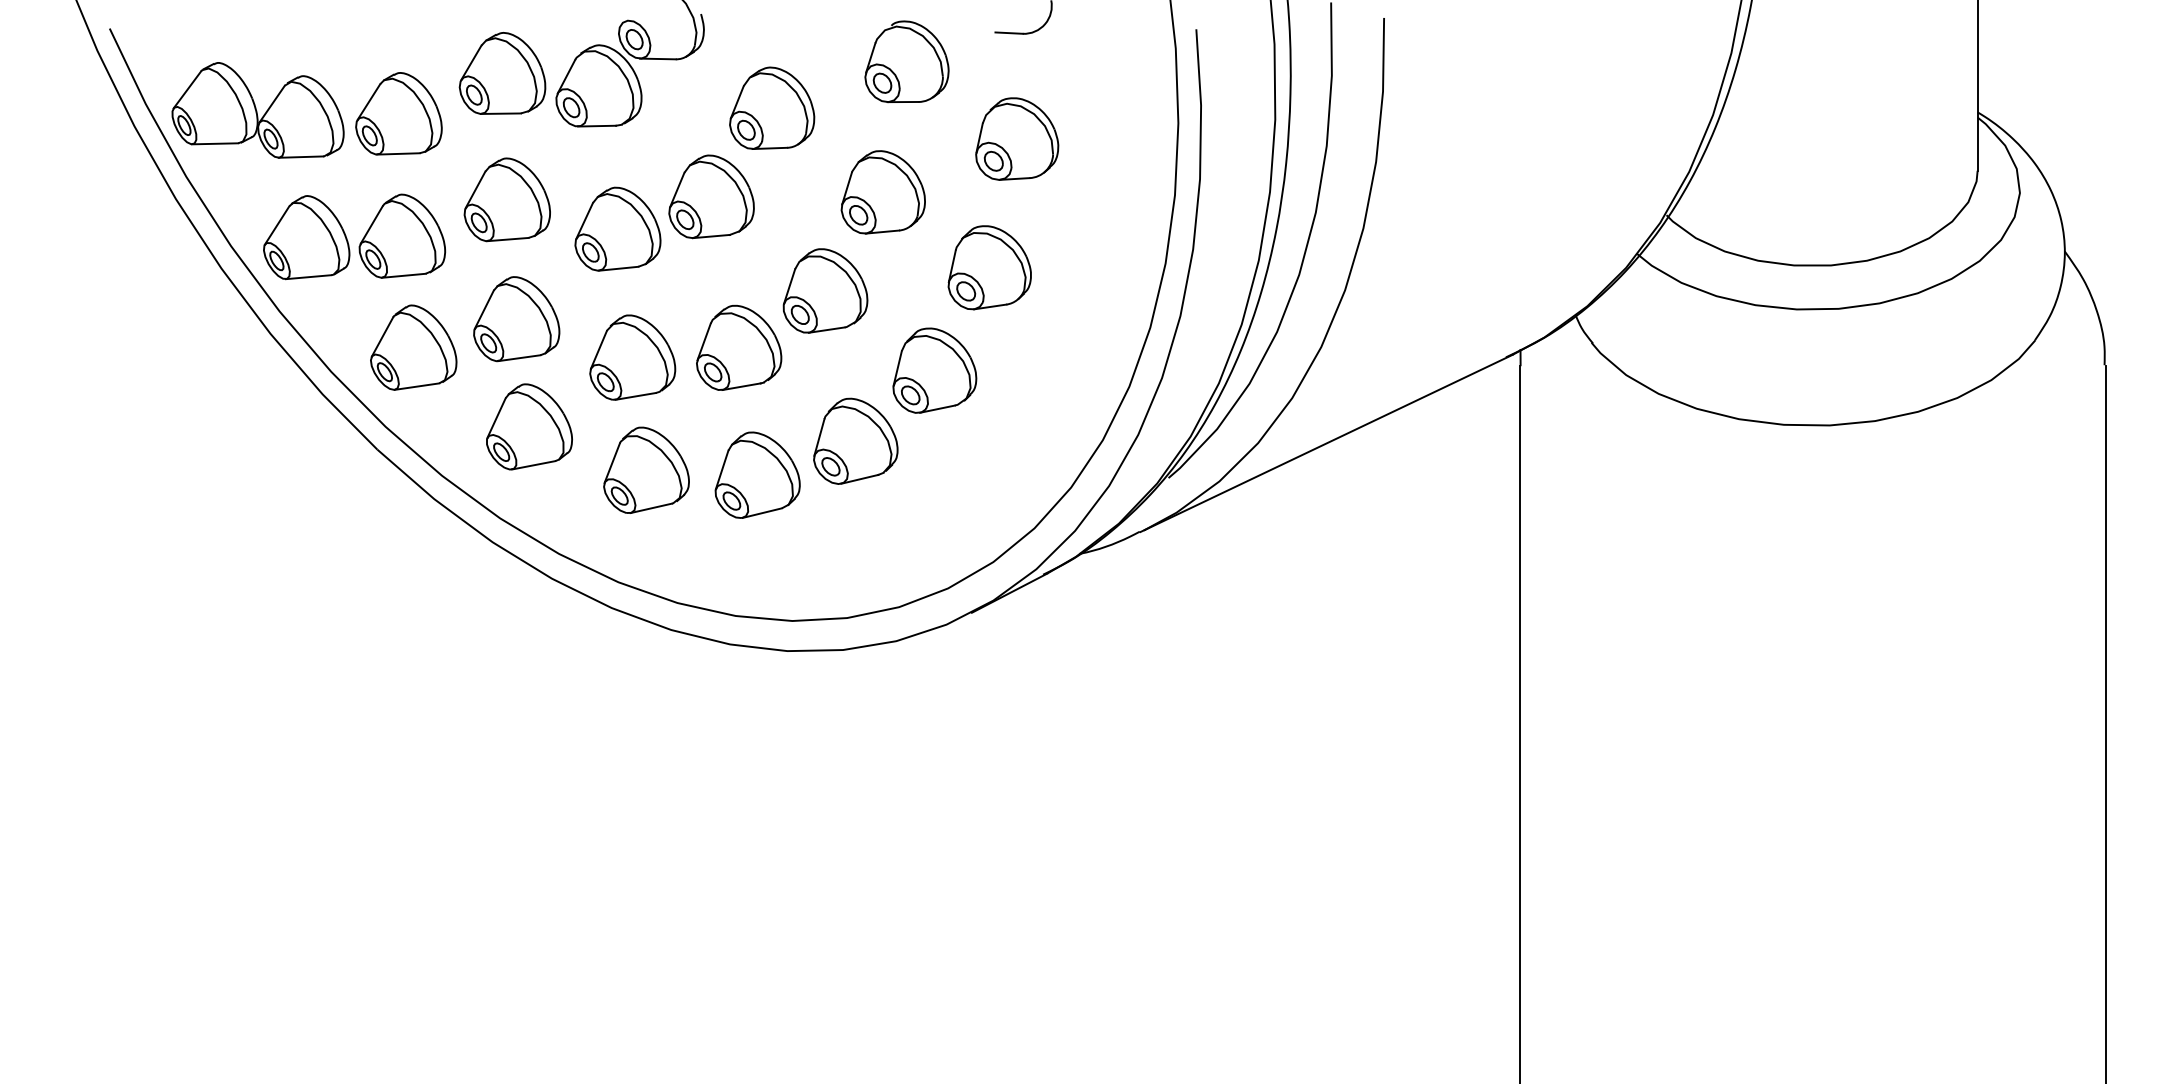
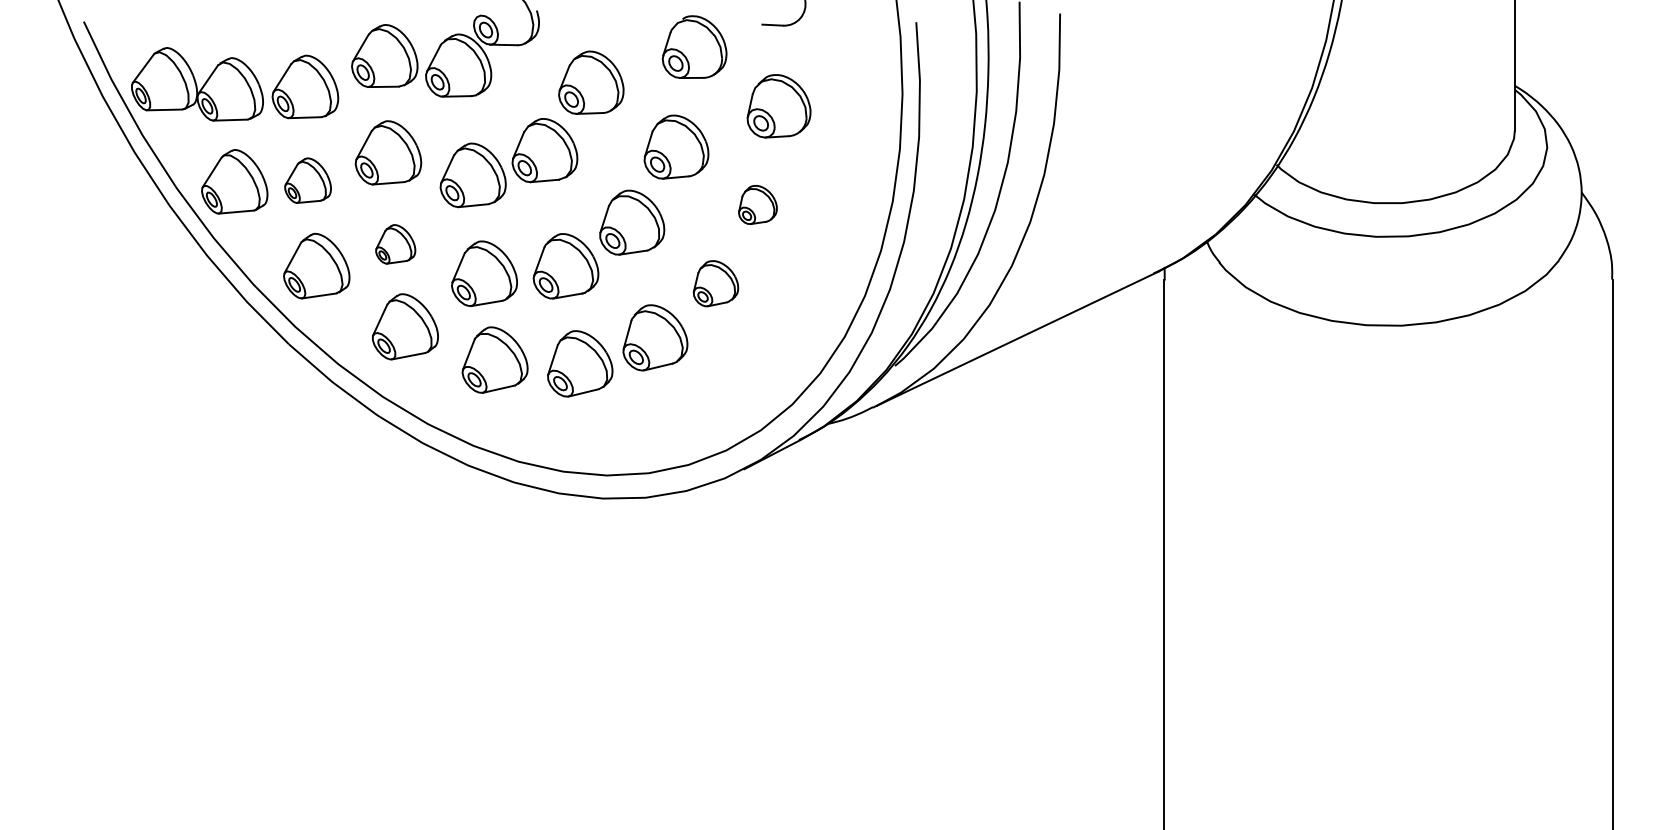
part: (402, 235) -> (308, 180), size x0.7
part: (989, 267) -> (757, 204), size x0.6
part: (516, 319) -> (395, 244), size x0.6
part: (934, 370) -> (715, 283), size x0.7

